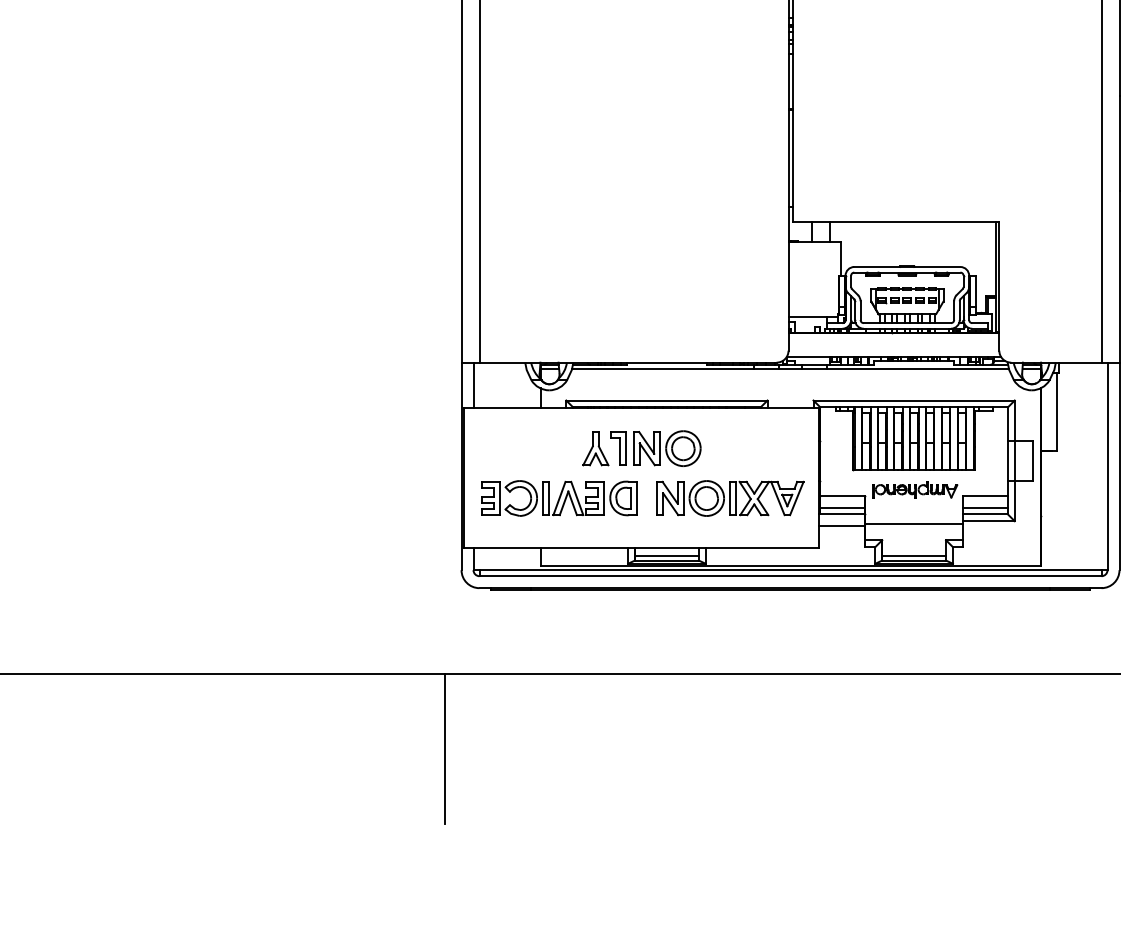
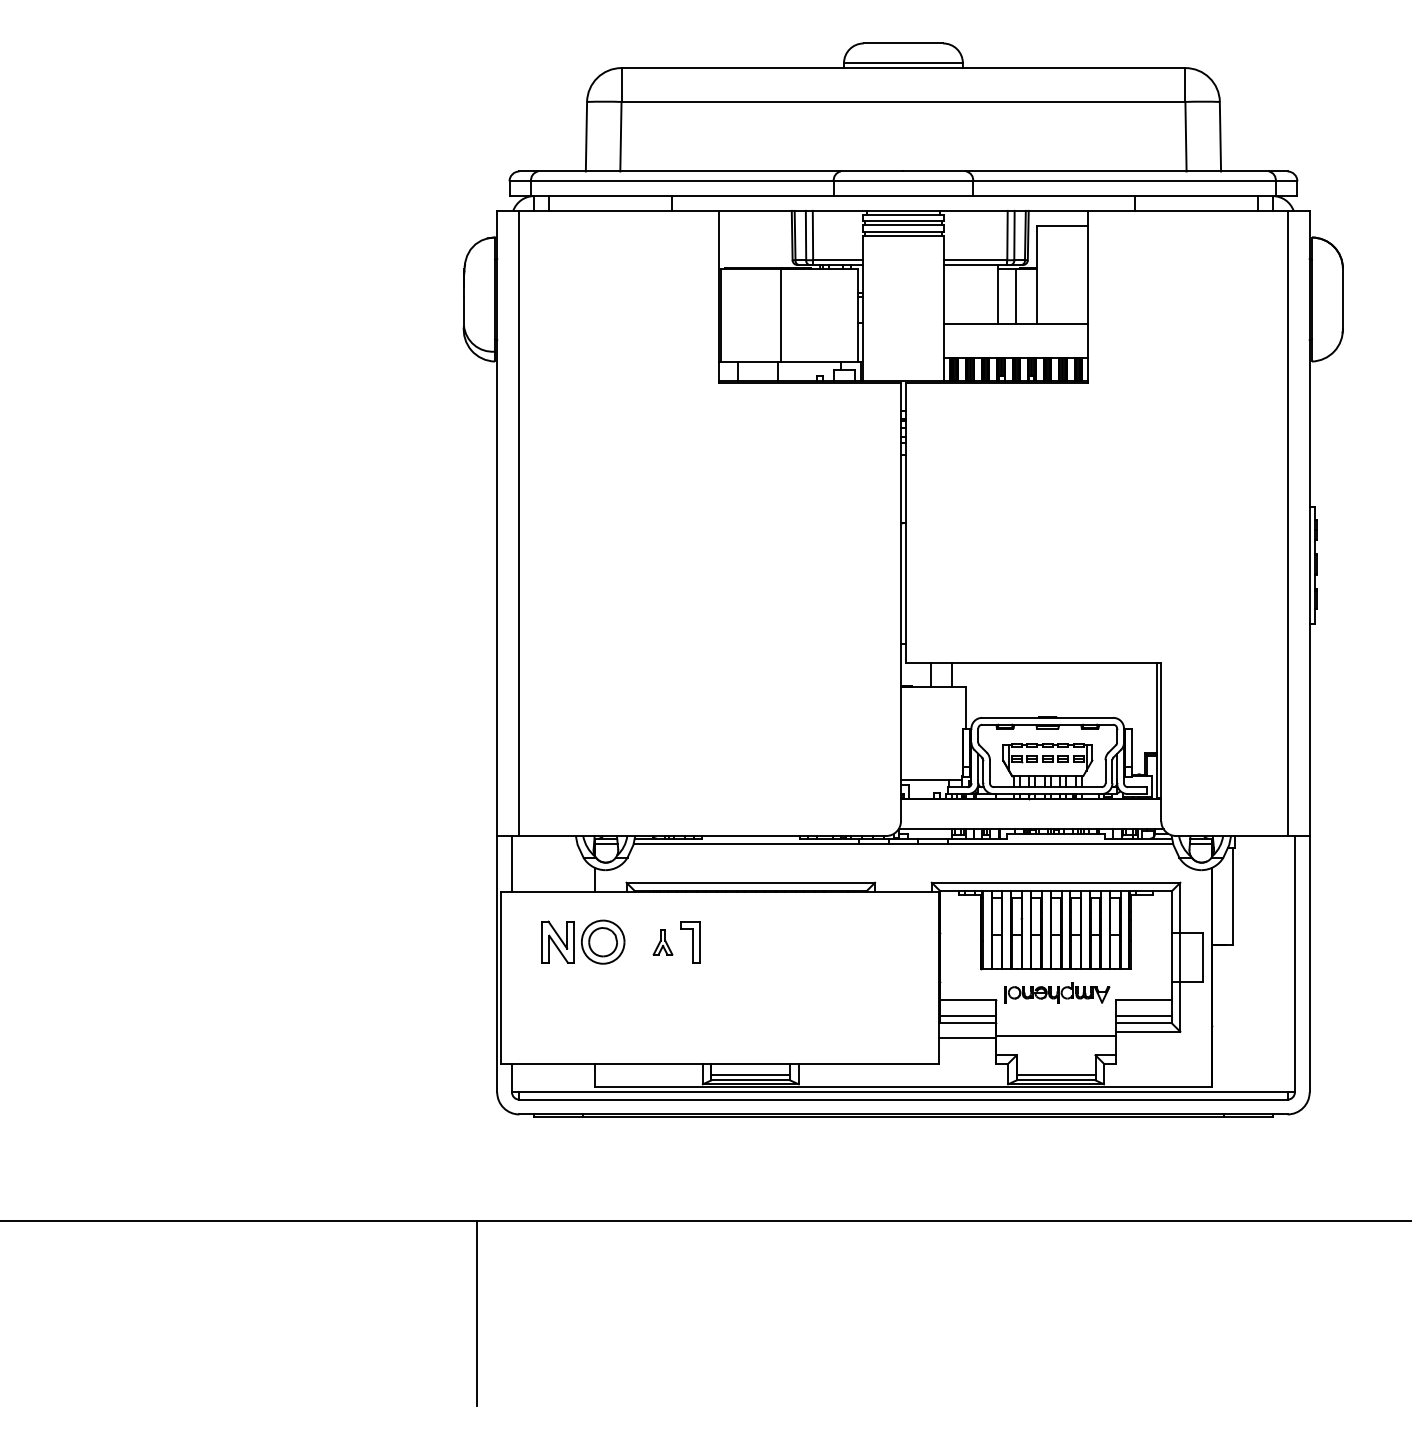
part: (595, 448) -> (662, 942), size x0.6
part: (667, 448) -> (583, 941), moved
part: (558, 498) -> (617, 1003), removed
part: (730, 498) -> (829, 1003), removed

